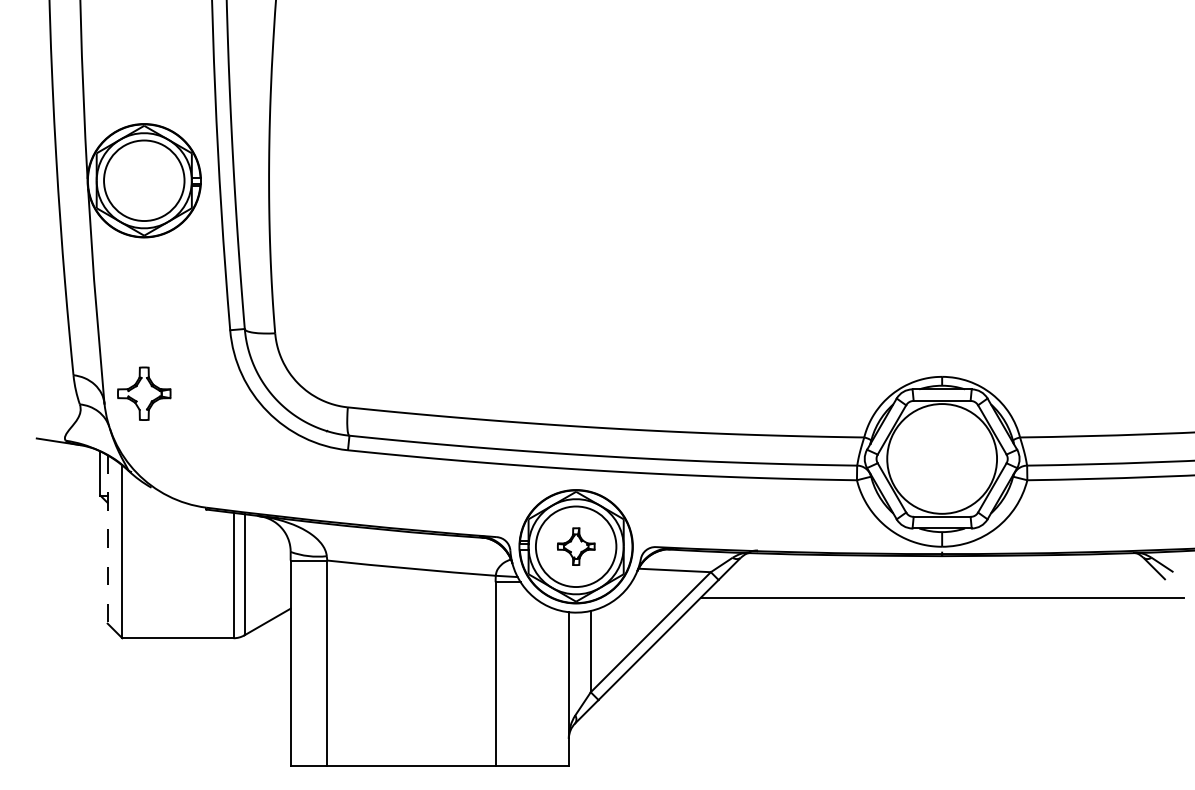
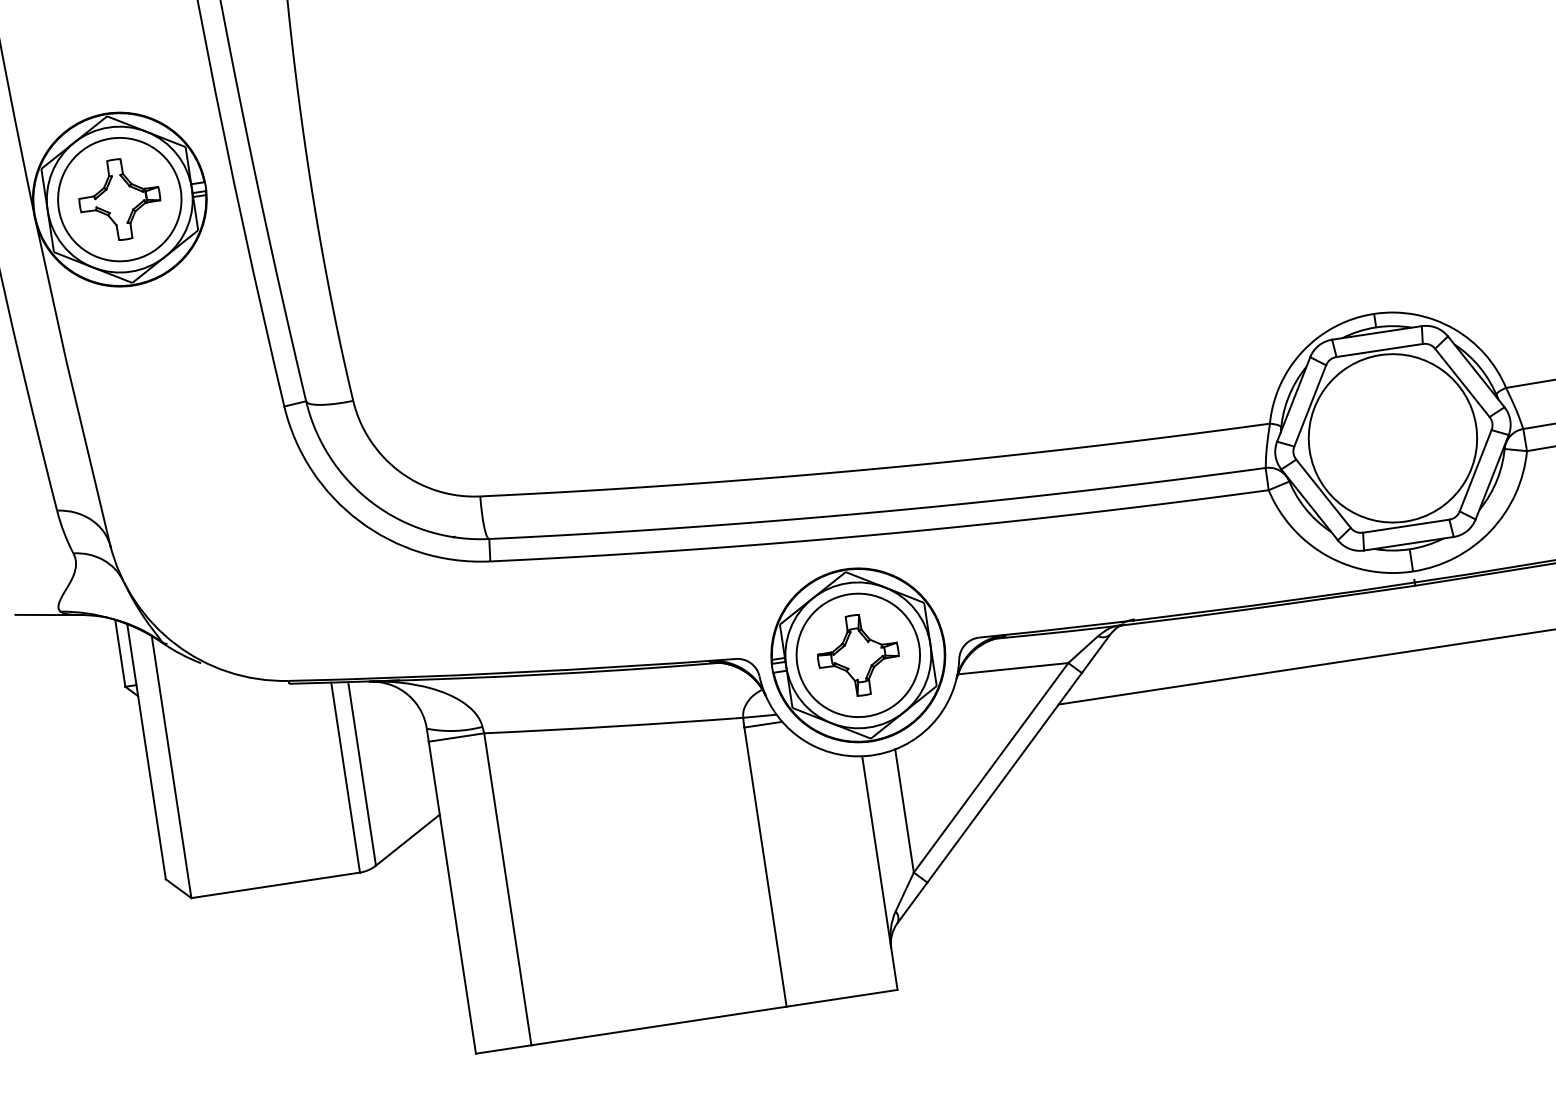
part: (144, 393) -> (120, 199), moved
line: (107, 539) -> (146, 751), dashed -> solid
part: (576, 546) -> (858, 654), size x1.43

